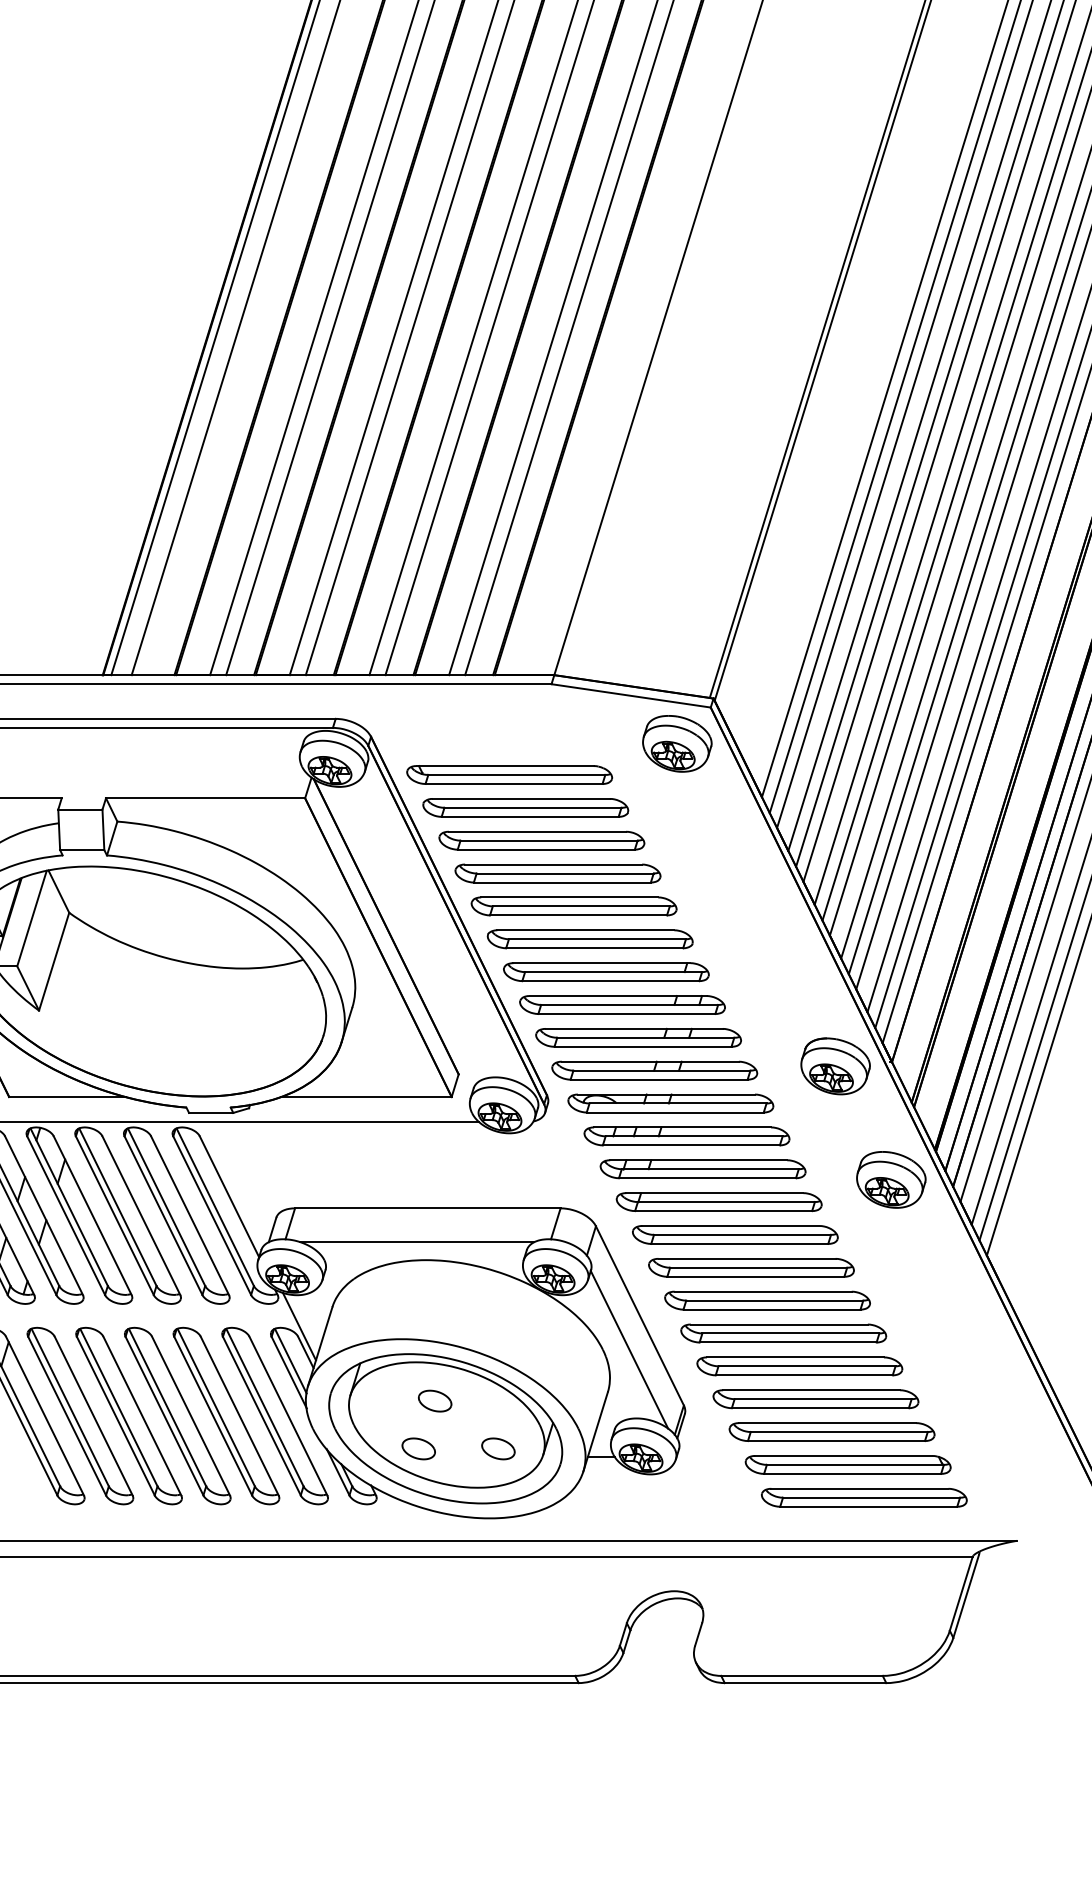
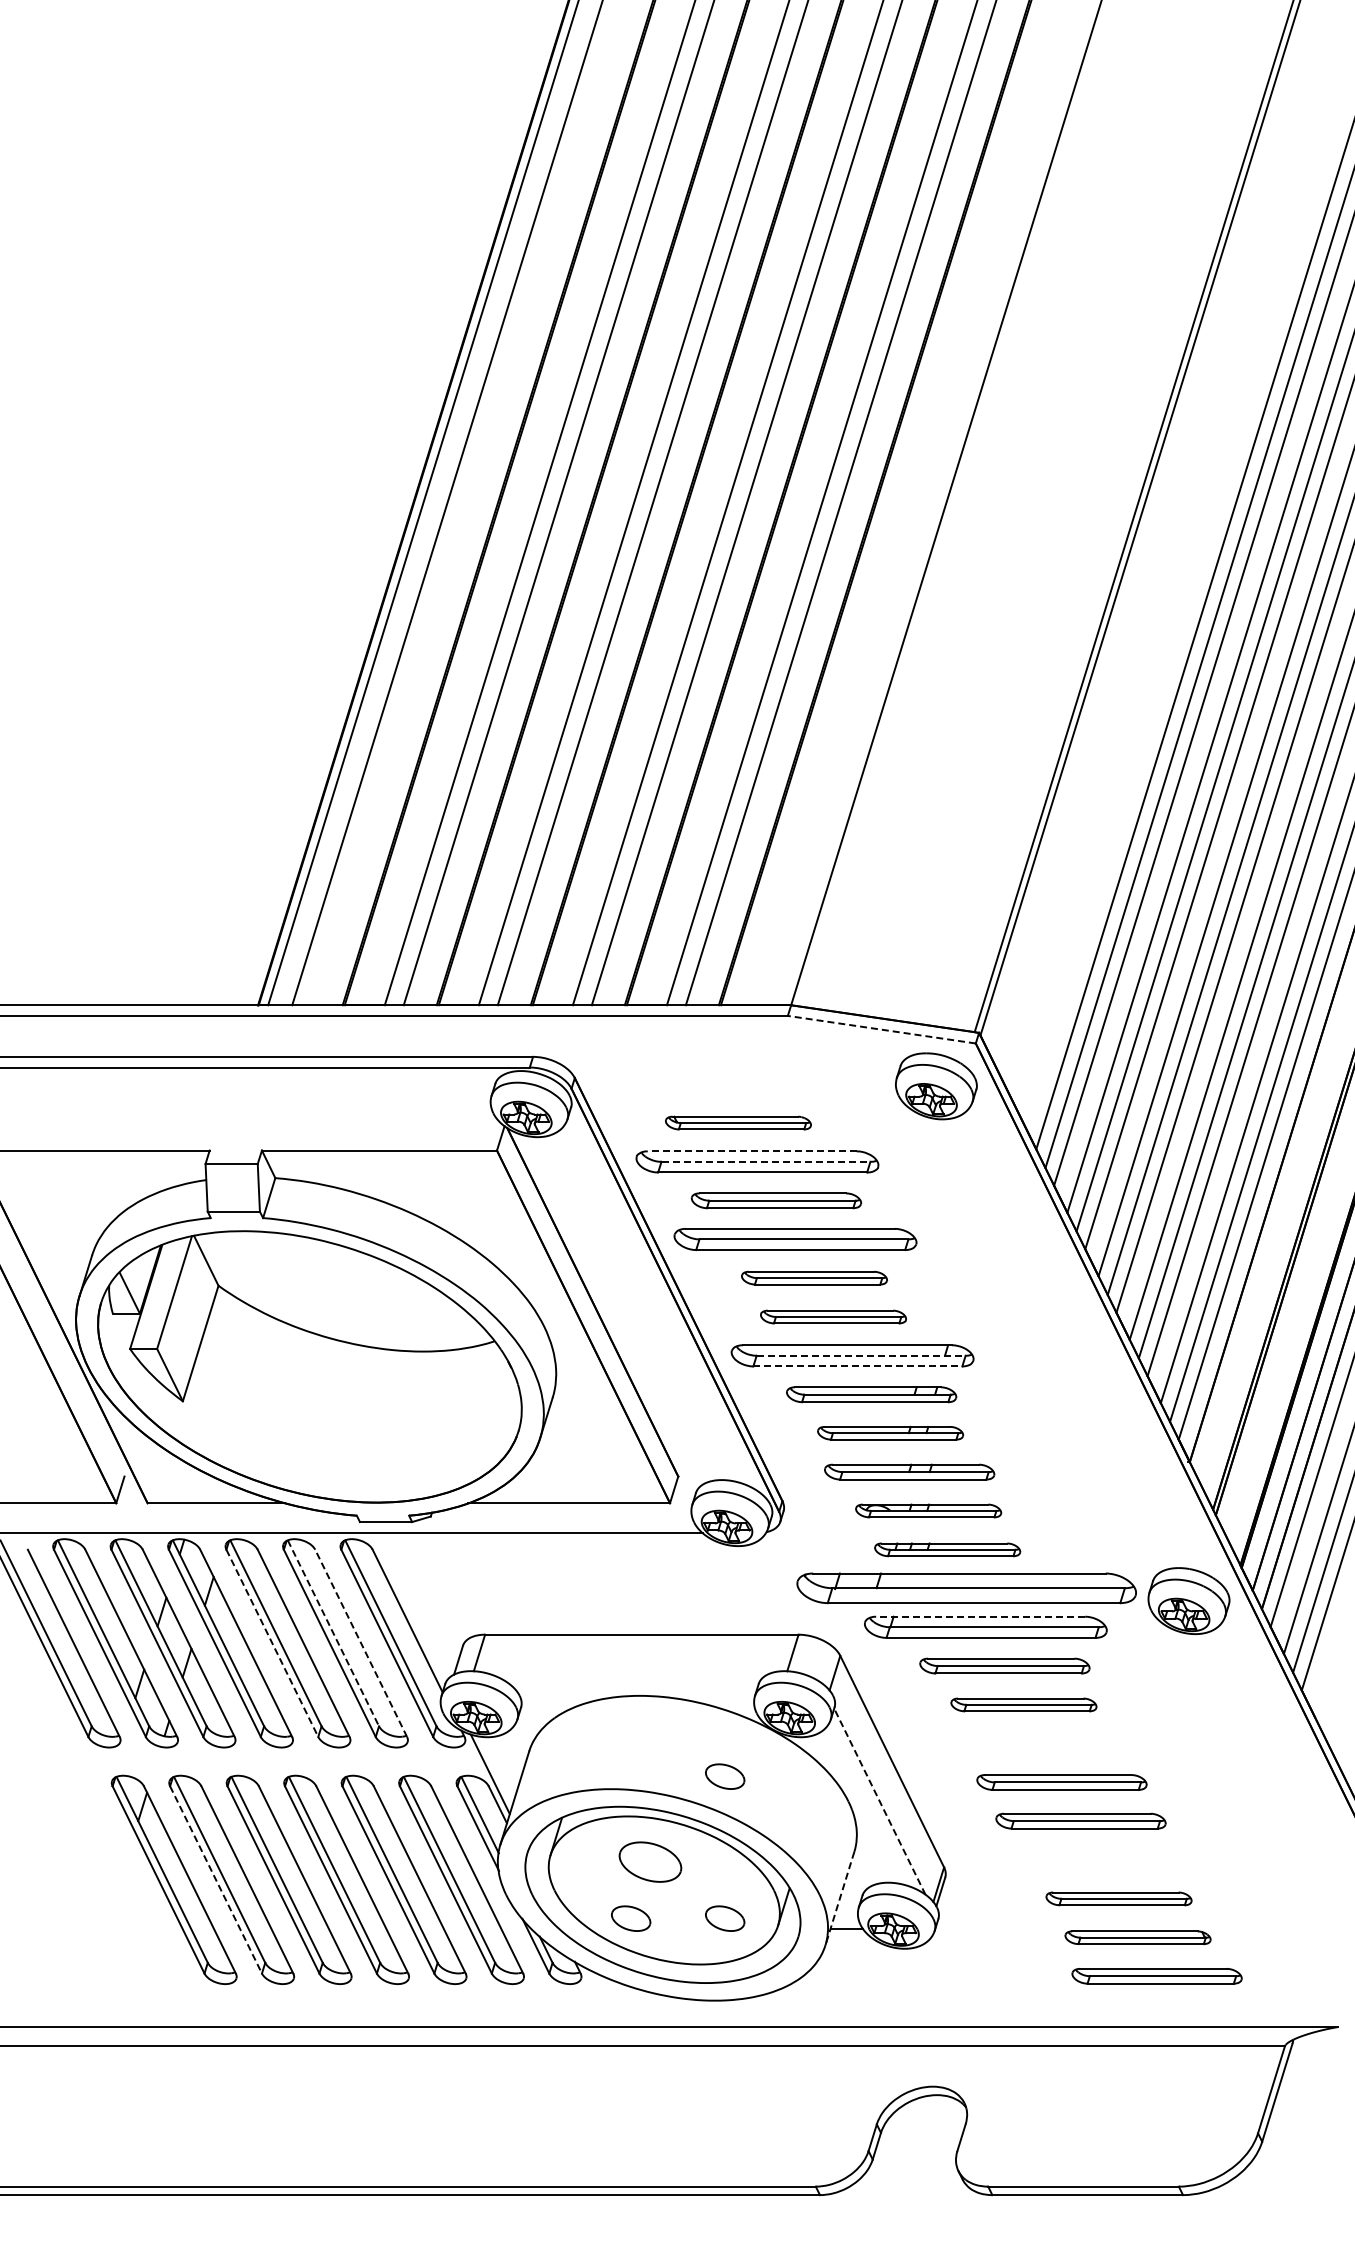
line: (630, 695) -> (881, 1029), solid -> dashed
part: (509, 774) -> (738, 1122), size x0.6
line: (520, 799) -> (751, 1151), solid -> dashed
line: (533, 807) -> (766, 1161), solid -> dashed
part: (541, 840) -> (776, 1200), size x0.7
part: (574, 905) -> (814, 1277), size x0.6
part: (590, 938) -> (833, 1316), size x0.6
line: (613, 971) -> (861, 1355), solid -> dashed
line: (611, 981) -> (858, 1366), solid -> dashed
part: (622, 1004) -> (871, 1394), size x0.7
part: (638, 1037) -> (890, 1432), size x0.6
part: (835, 1065) -> (1122, 1466), removed
part: (654, 1070) -> (909, 1471), size x0.7
part: (670, 1103) -> (928, 1510), size x0.6
part: (686, 1136) -> (947, 1549), size x0.6
part: (702, 1169) -> (966, 1588), size x1.4
line: (714, 1192) -> (980, 1616), solid -> dashed
line: (166, 1207) -> (333, 1633), solid -> dashed
line: (189, 1214) -> (360, 1642), solid -> dashed
line: (114, 1215) -> (272, 1643), solid -> dashed
part: (735, 1234) -> (1004, 1665), size x0.7
line: (417, 1242) -> (629, 1674), removed
part: (751, 1267) -> (1023, 1704), size x0.6
part: (767, 1300) -> (1042, 1743), removed
part: (498, 1328) -> (725, 1776), added
part: (783, 1333) -> (1061, 1782), size x0.7
line: (629, 1349) -> (879, 1801), solid -> dashed
part: (799, 1365) -> (1080, 1820), size x0.7
part: (815, 1398) -> (1099, 1859), removed
part: (435, 1401) -> (650, 1862), size x1.6
line: (67, 1416) -> (216, 1880), solid -> dashed
line: (595, 1431) -> (839, 1898), solid -> dashed
part: (831, 1431) -> (1118, 1898), size x0.6
part: (847, 1464) -> (1137, 1937), size x0.6
part: (863, 1497) -> (1156, 1975), size x0.7

